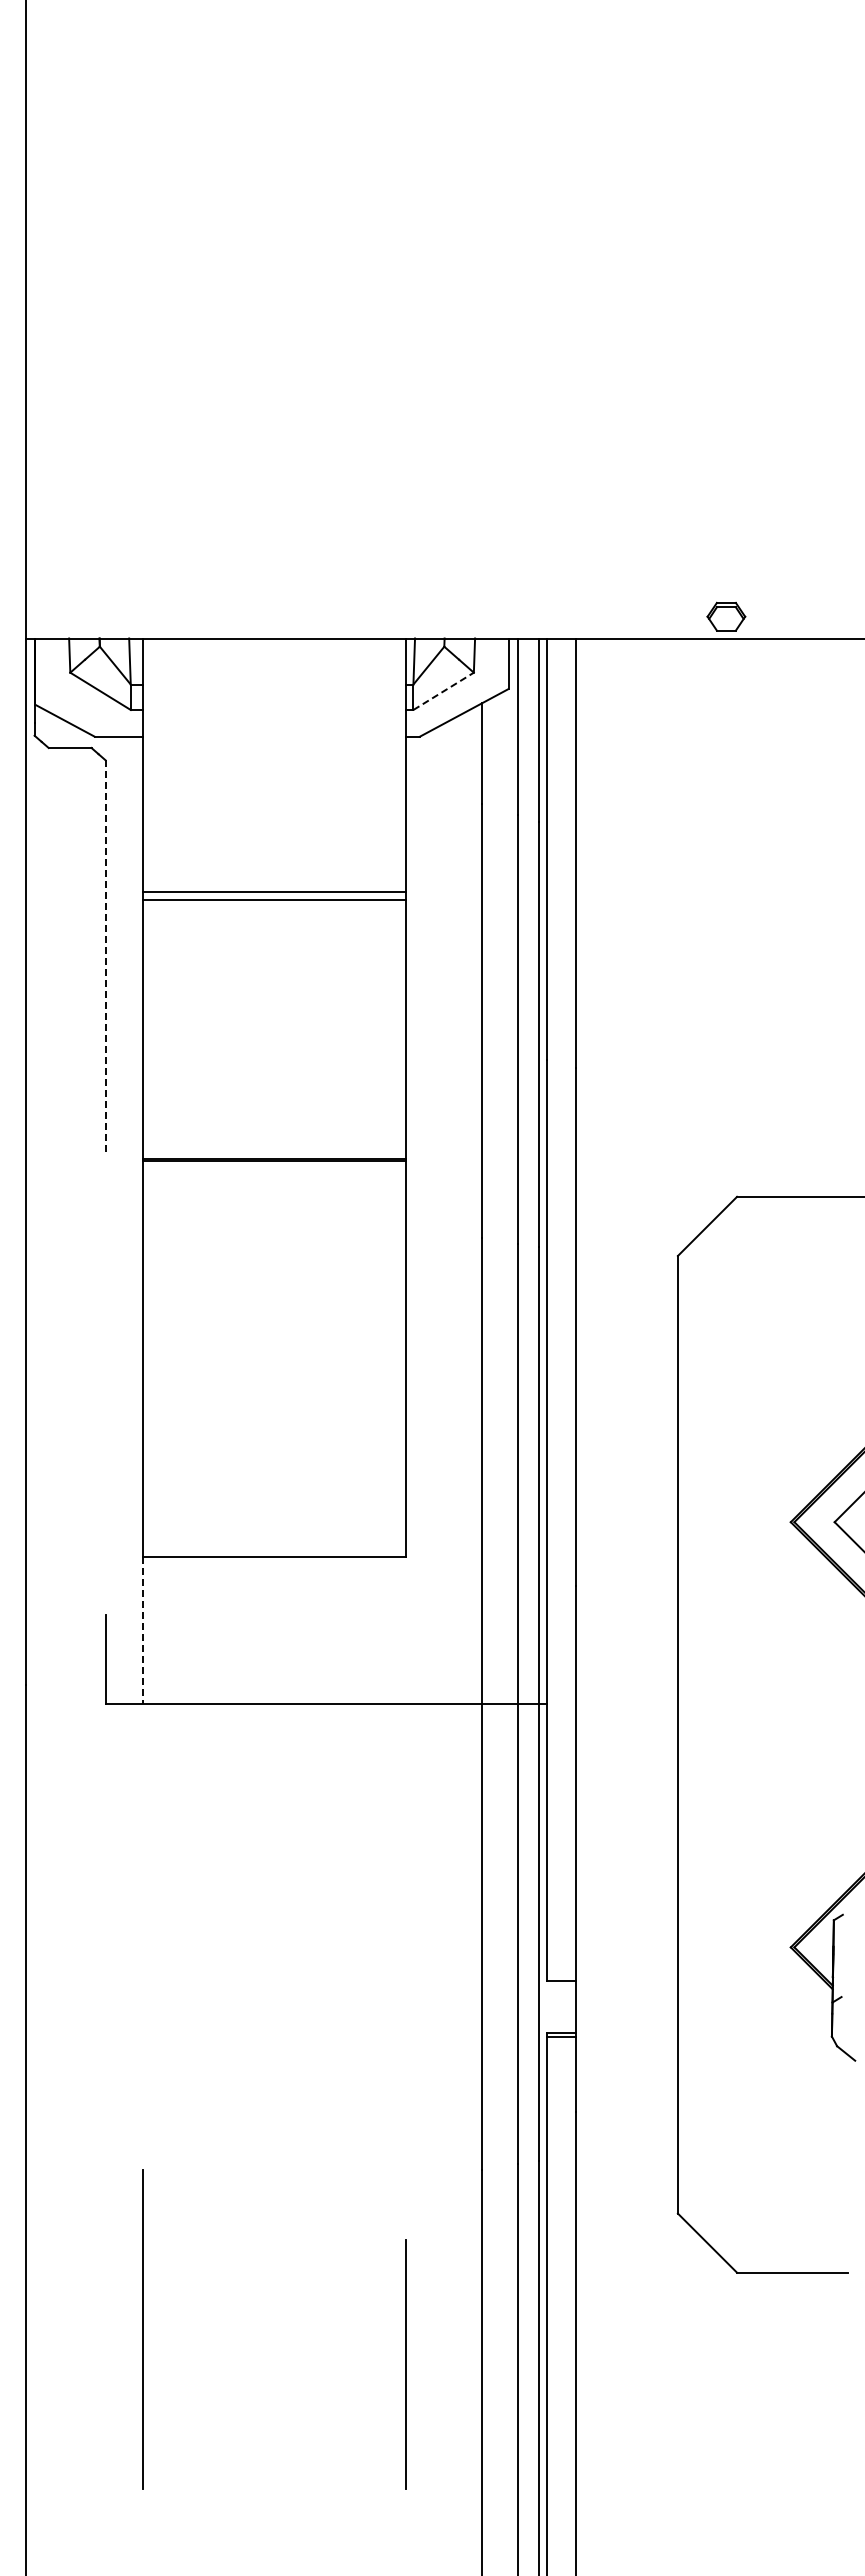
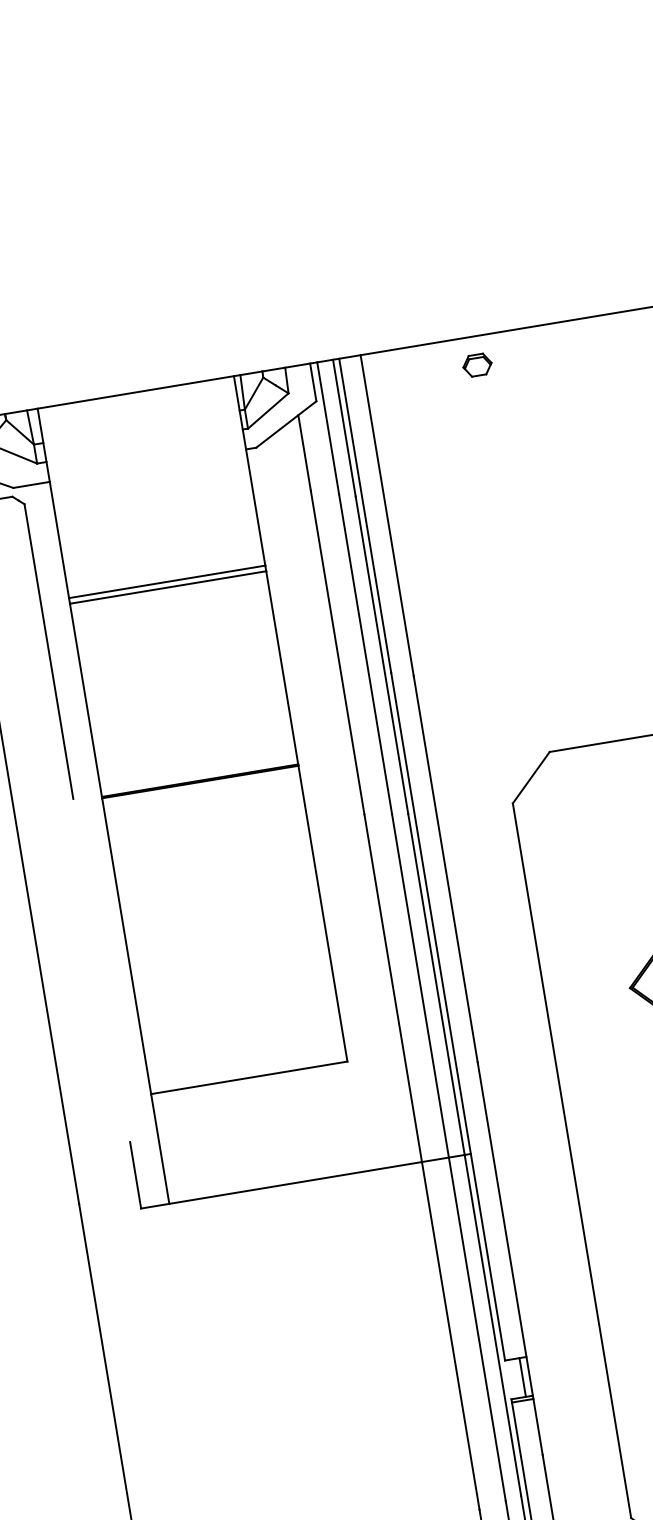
part: (726, 616) -> (477, 364), moved
line: (443, 691) -> (268, 411), dashed -> solid
line: (105, 958) -> (48, 652), dashed -> solid
line: (143, 1630) -> (160, 1148), dashed -> solid
line: (566, 2006) -> (522, 1377), added

